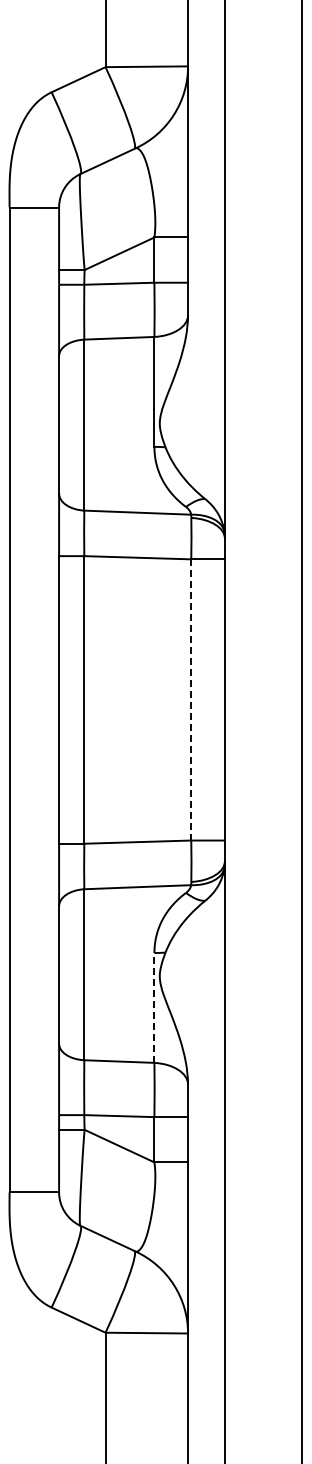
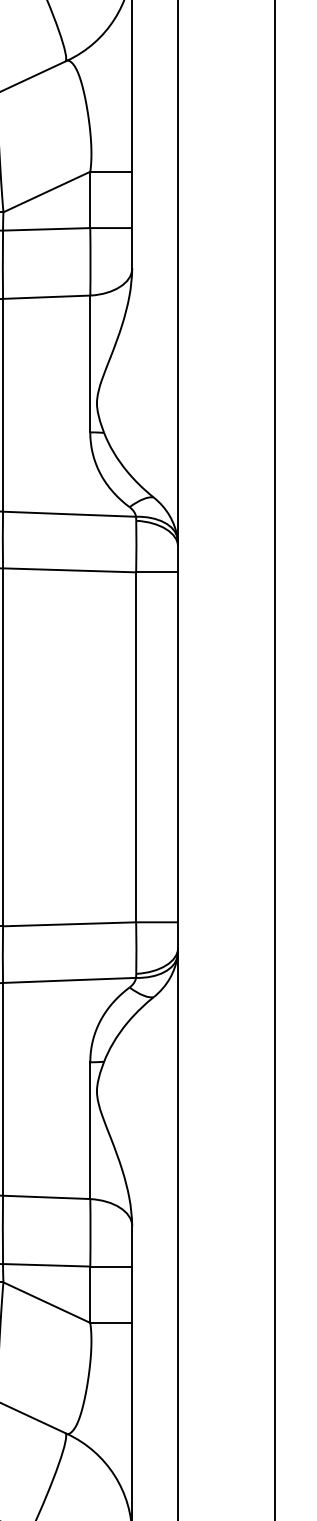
line: (191, 699) -> (136, 746), dashed -> solid
line: (154, 1007) -> (90, 1130), dashed -> solid

